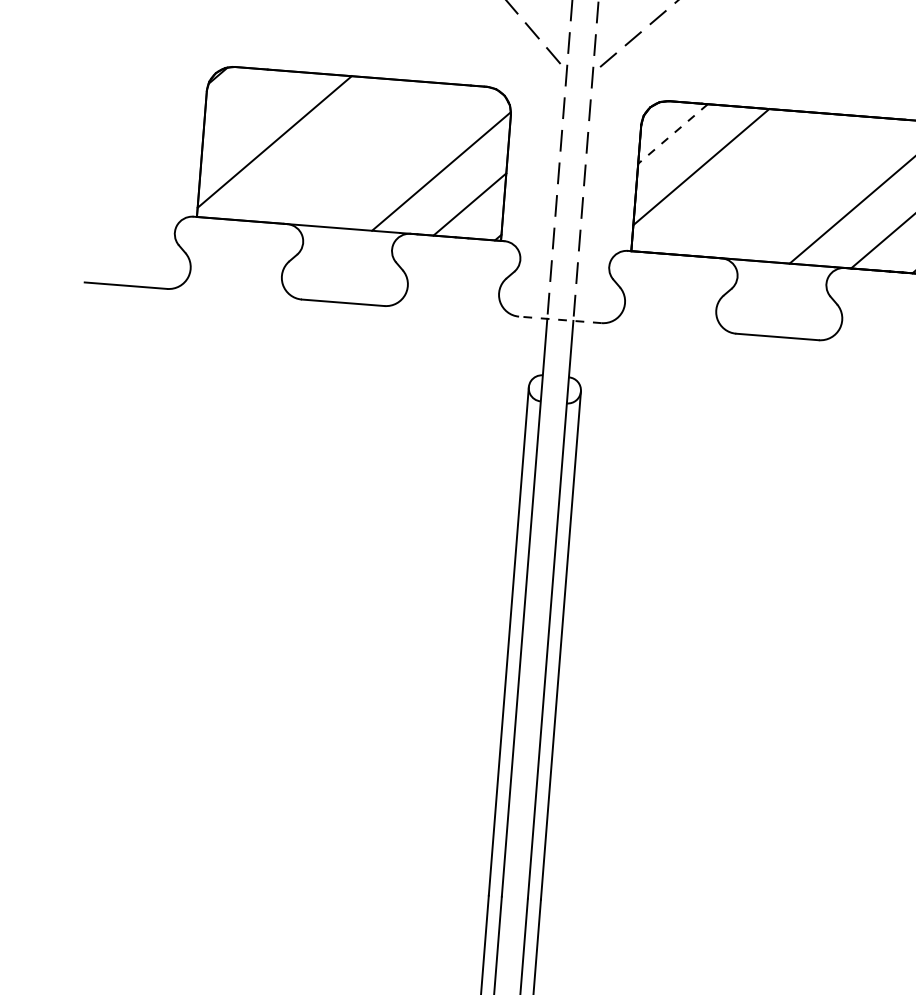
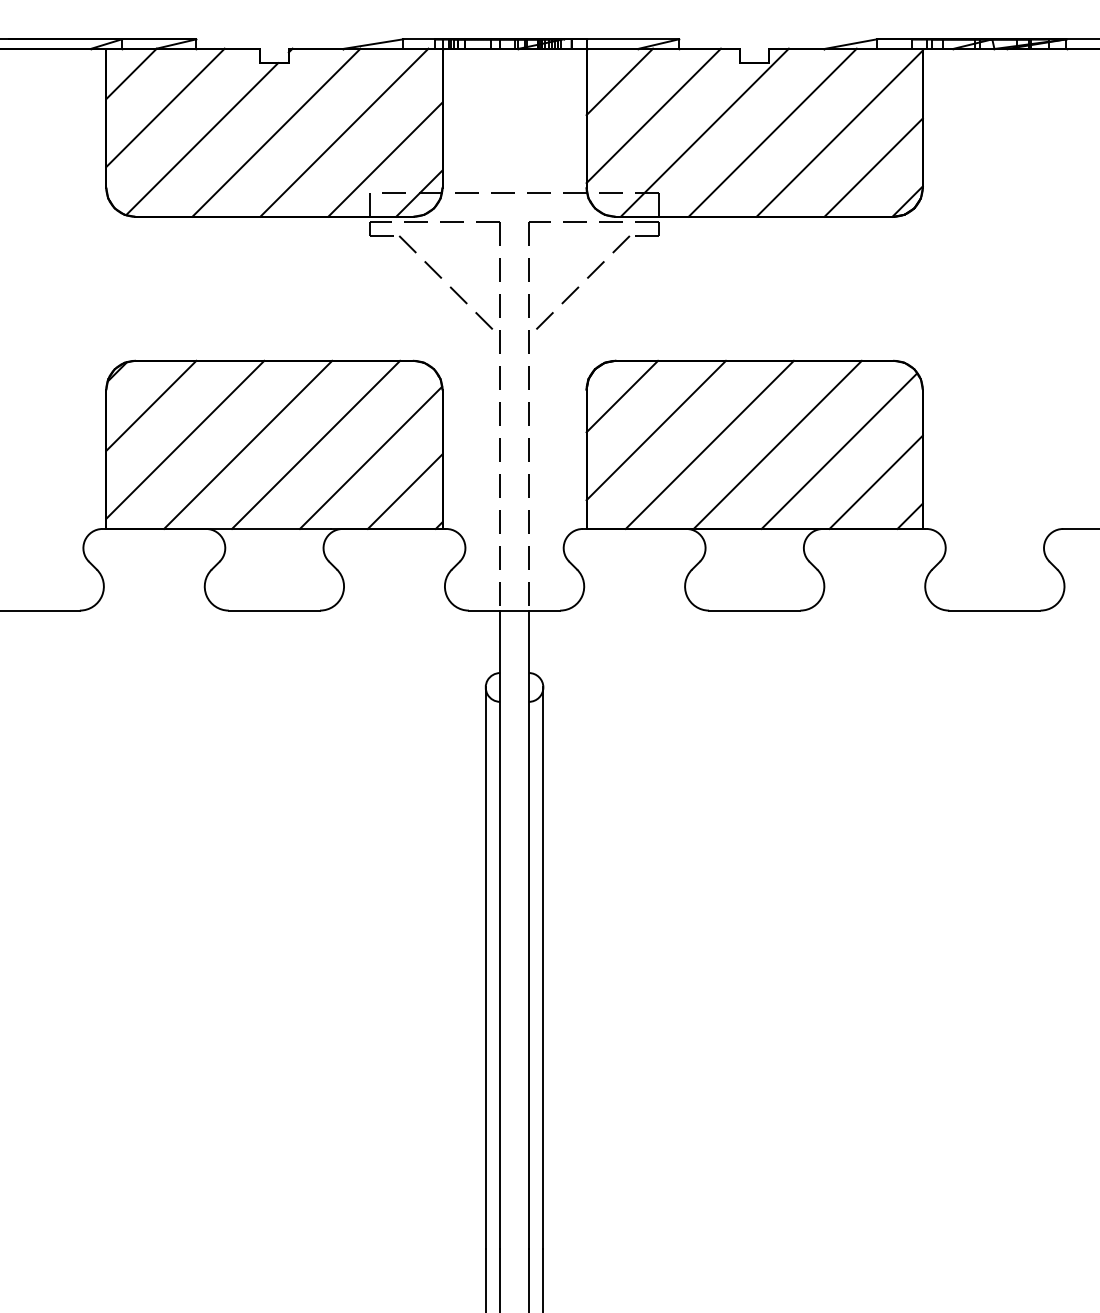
line: (246, 108) -> (151, 405), added
line: (673, 133) -> (622, 396), dashed -> solid
line: (331, 150) -> (248, 444), added
line: (393, 155) -> (316, 444), added
line: (748, 183) -> (709, 444), added
line: (809, 188) -> (777, 444), added
line: (560, 319) -> (514, 610), dashed -> solid

